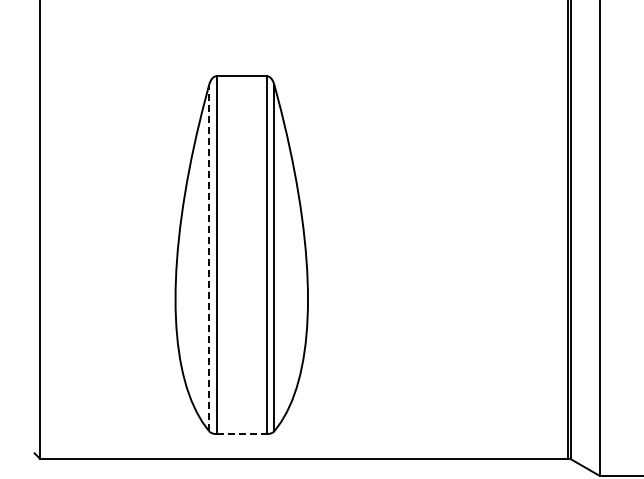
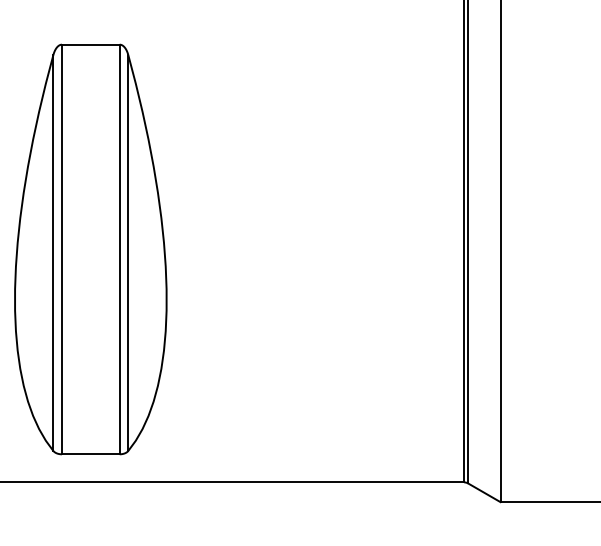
line: (209, 258) -> (53, 253), dashed -> solid
line: (242, 434) -> (91, 454), dashed -> solid

